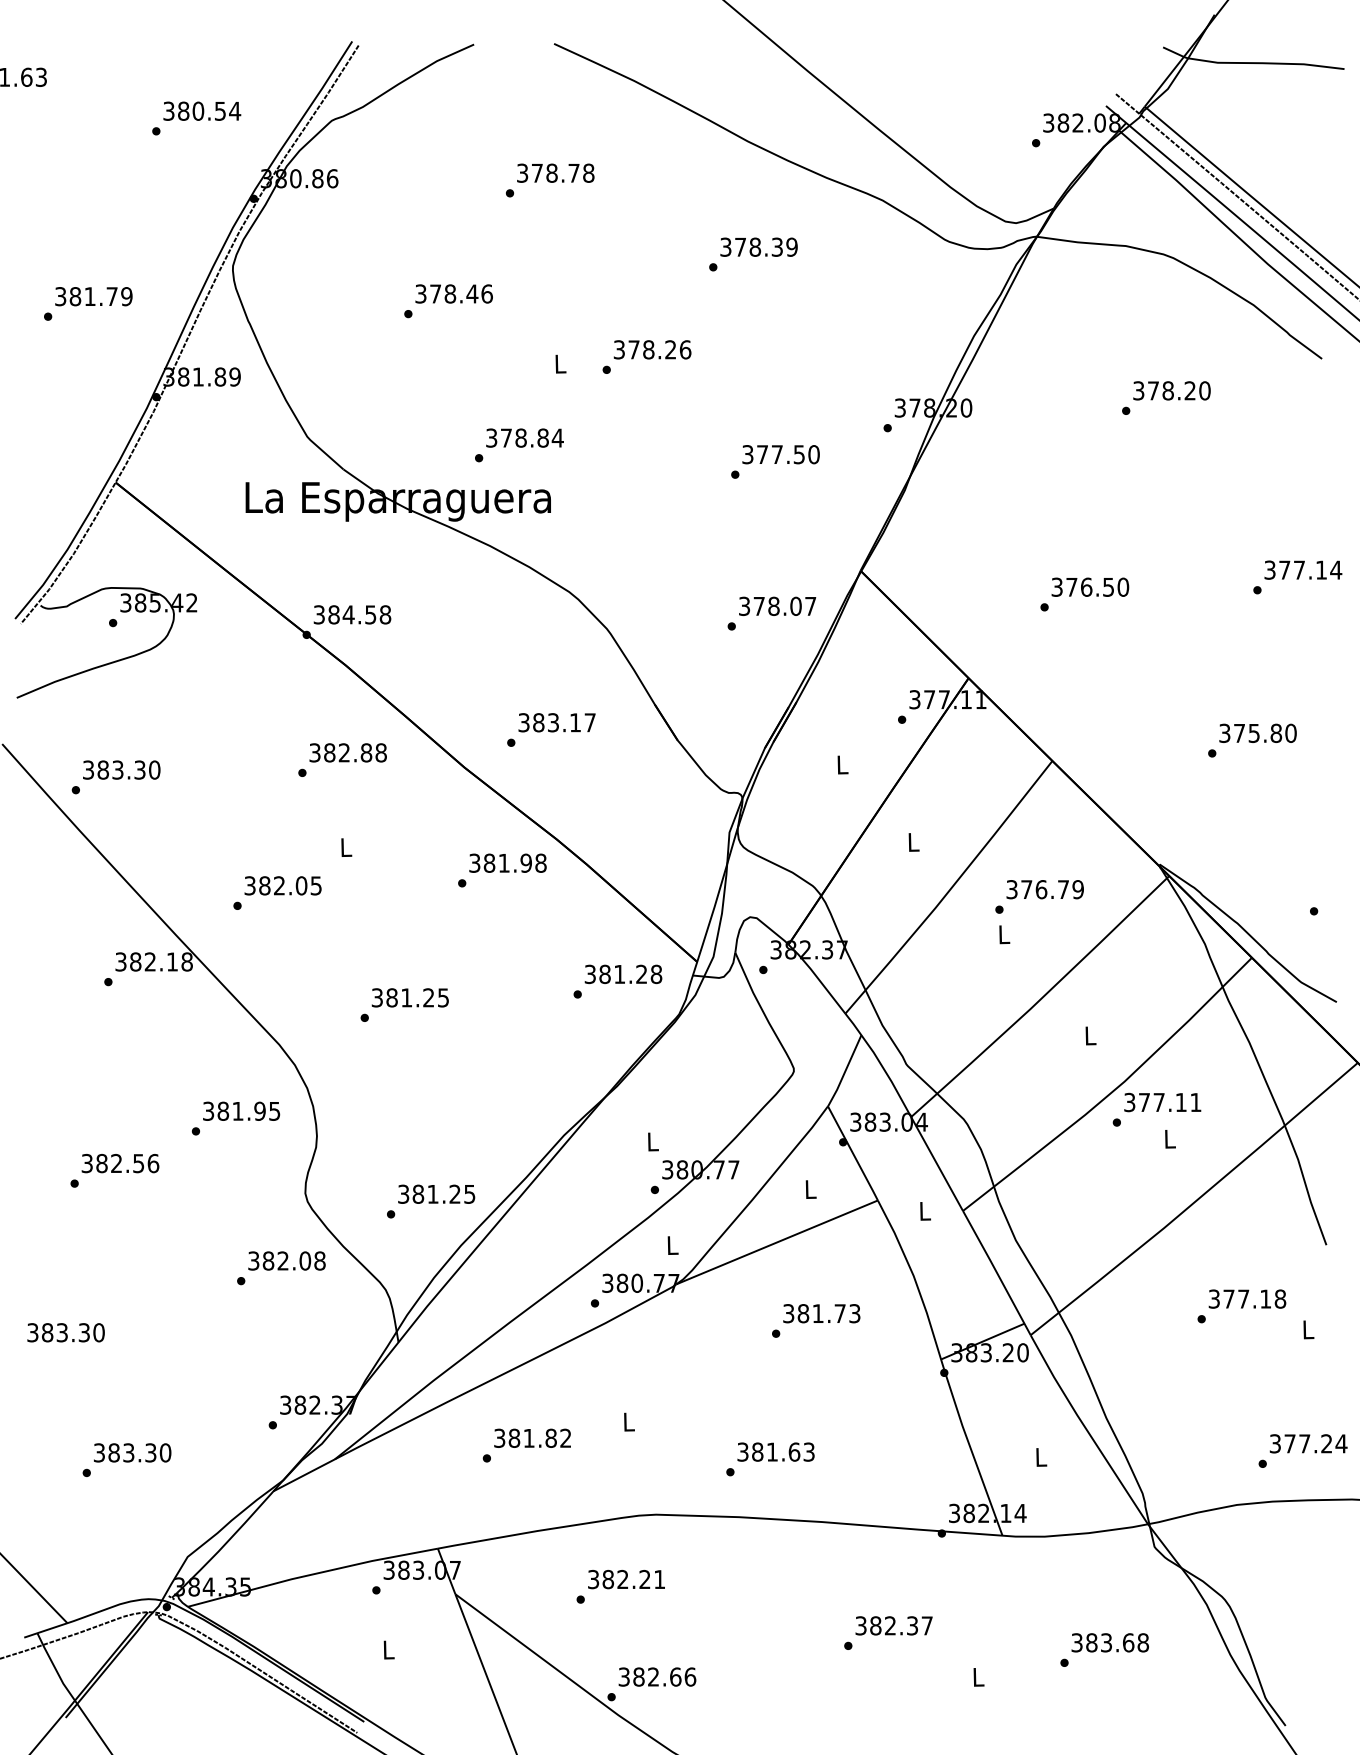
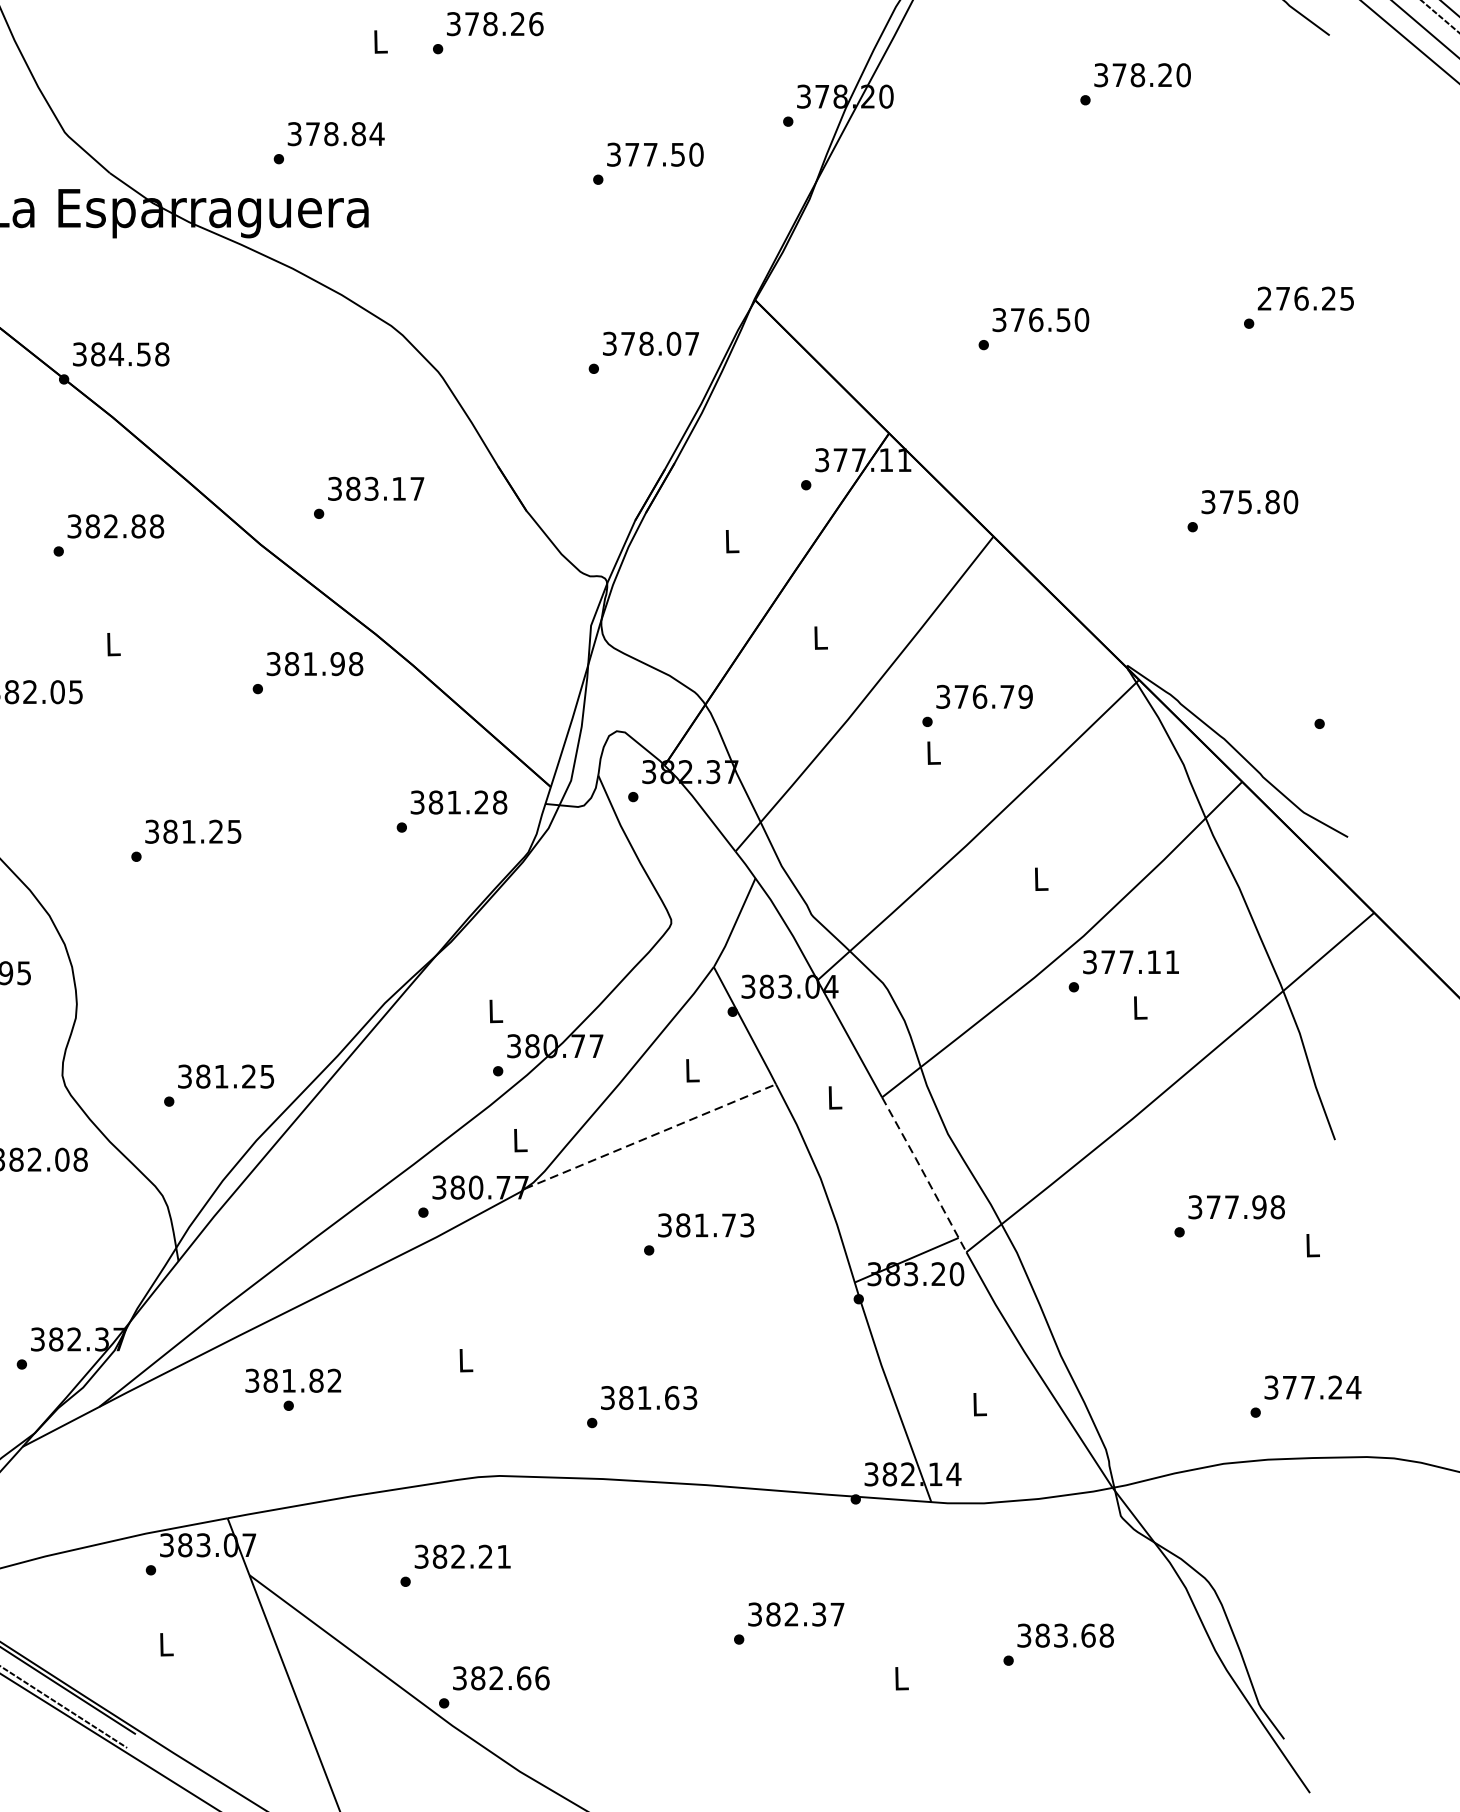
text: (1303, 569) -> (1306, 297), 377.14 -> 276.25
line: (777, 1242) -> (650, 1136), solid -> dashed
line: (997, 1272) -> (925, 1174), solid -> dashed
text: (1265, 1298) -> (1259, 1206), 377.18 -> 377.98
text: (532, 1437) -> (293, 1379), moved

